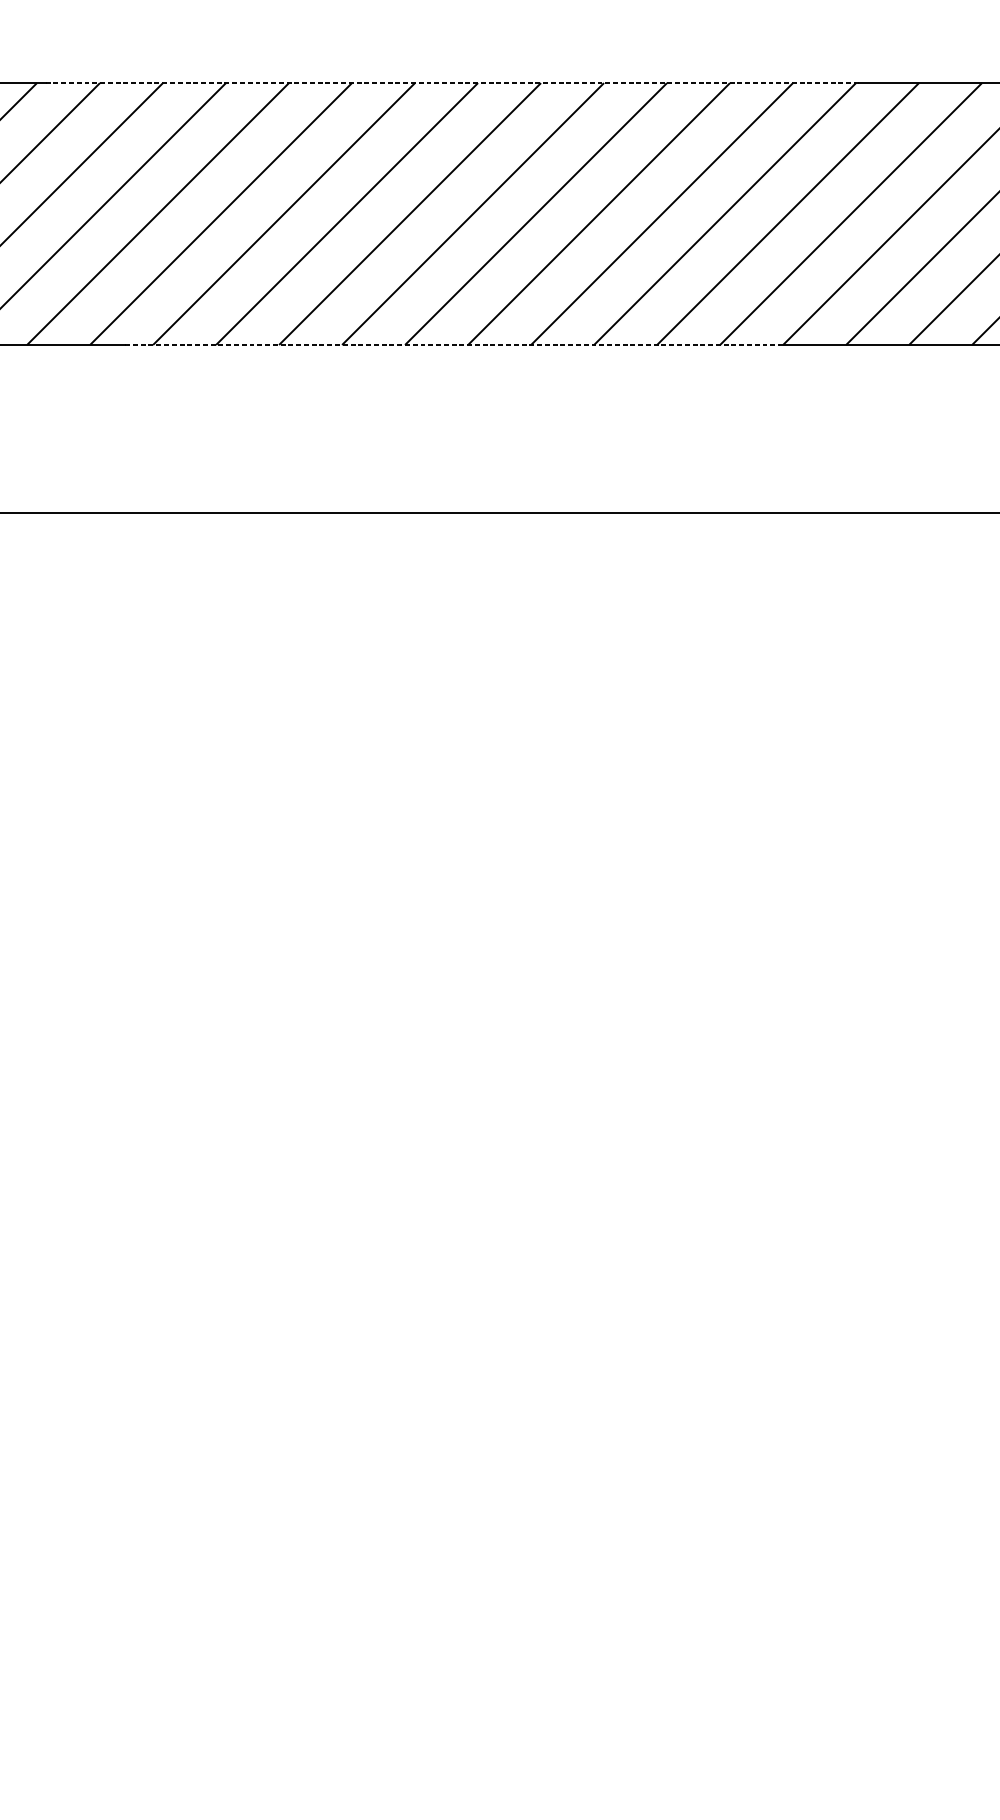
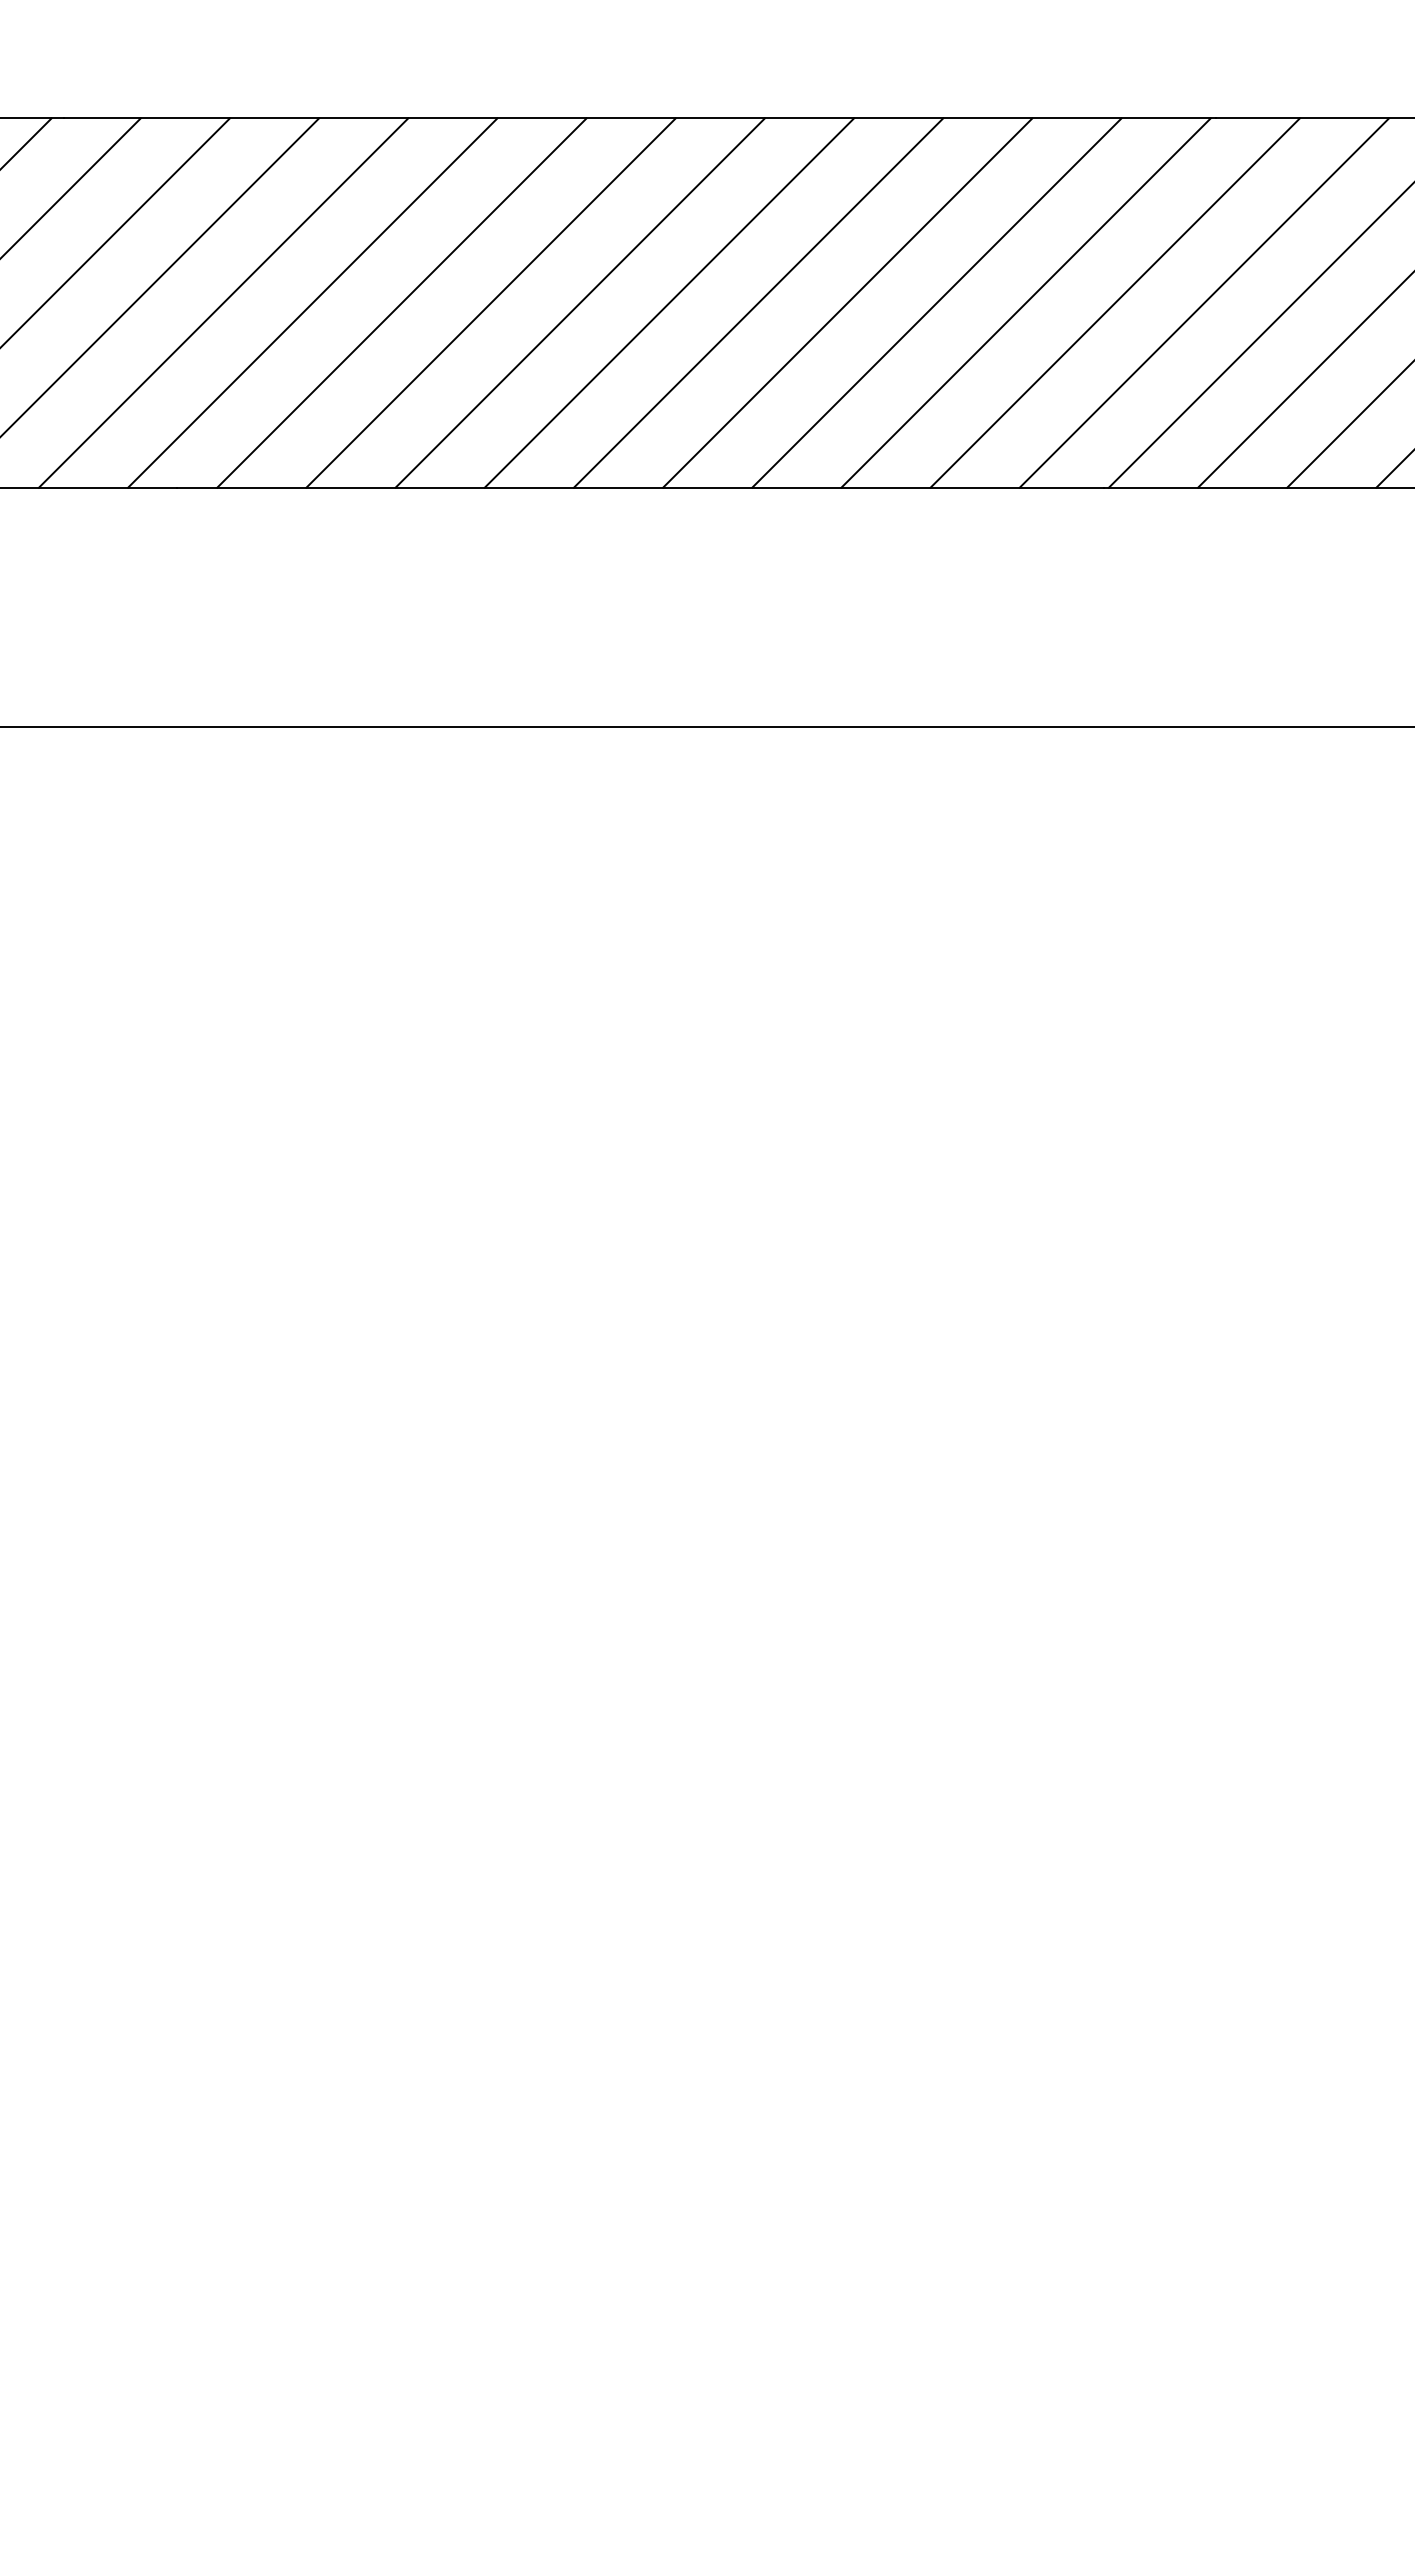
line: (452, 82) -> (640, 117), dashed -> solid
line: (452, 345) -> (640, 488), dashed -> solid

